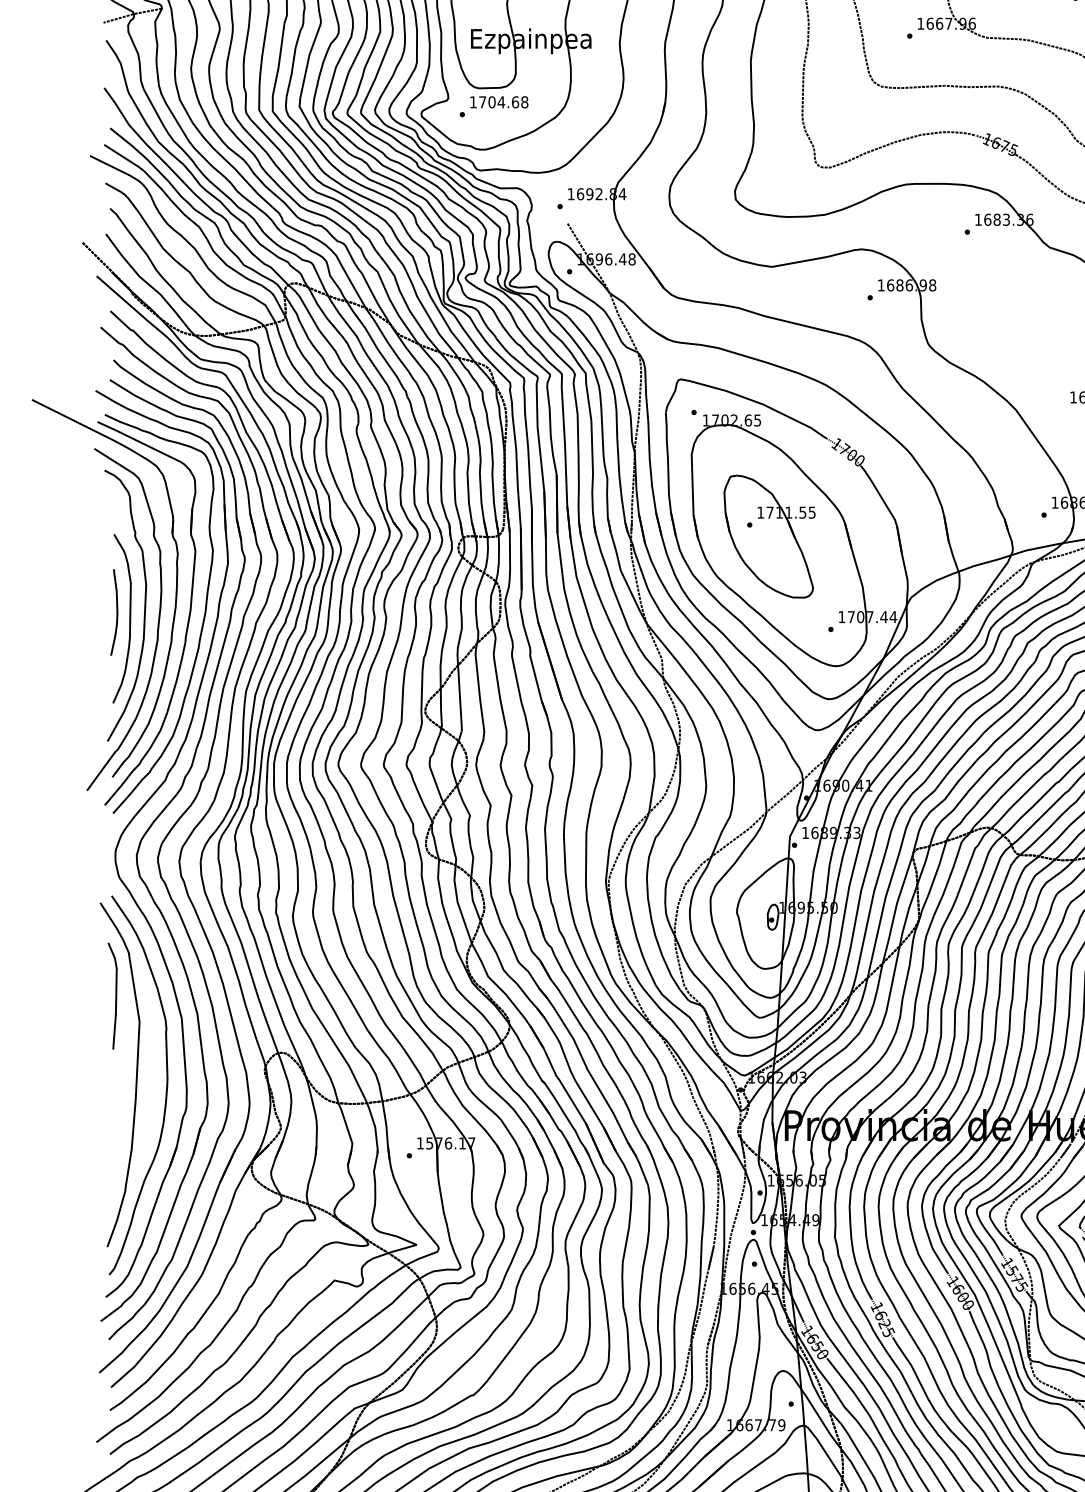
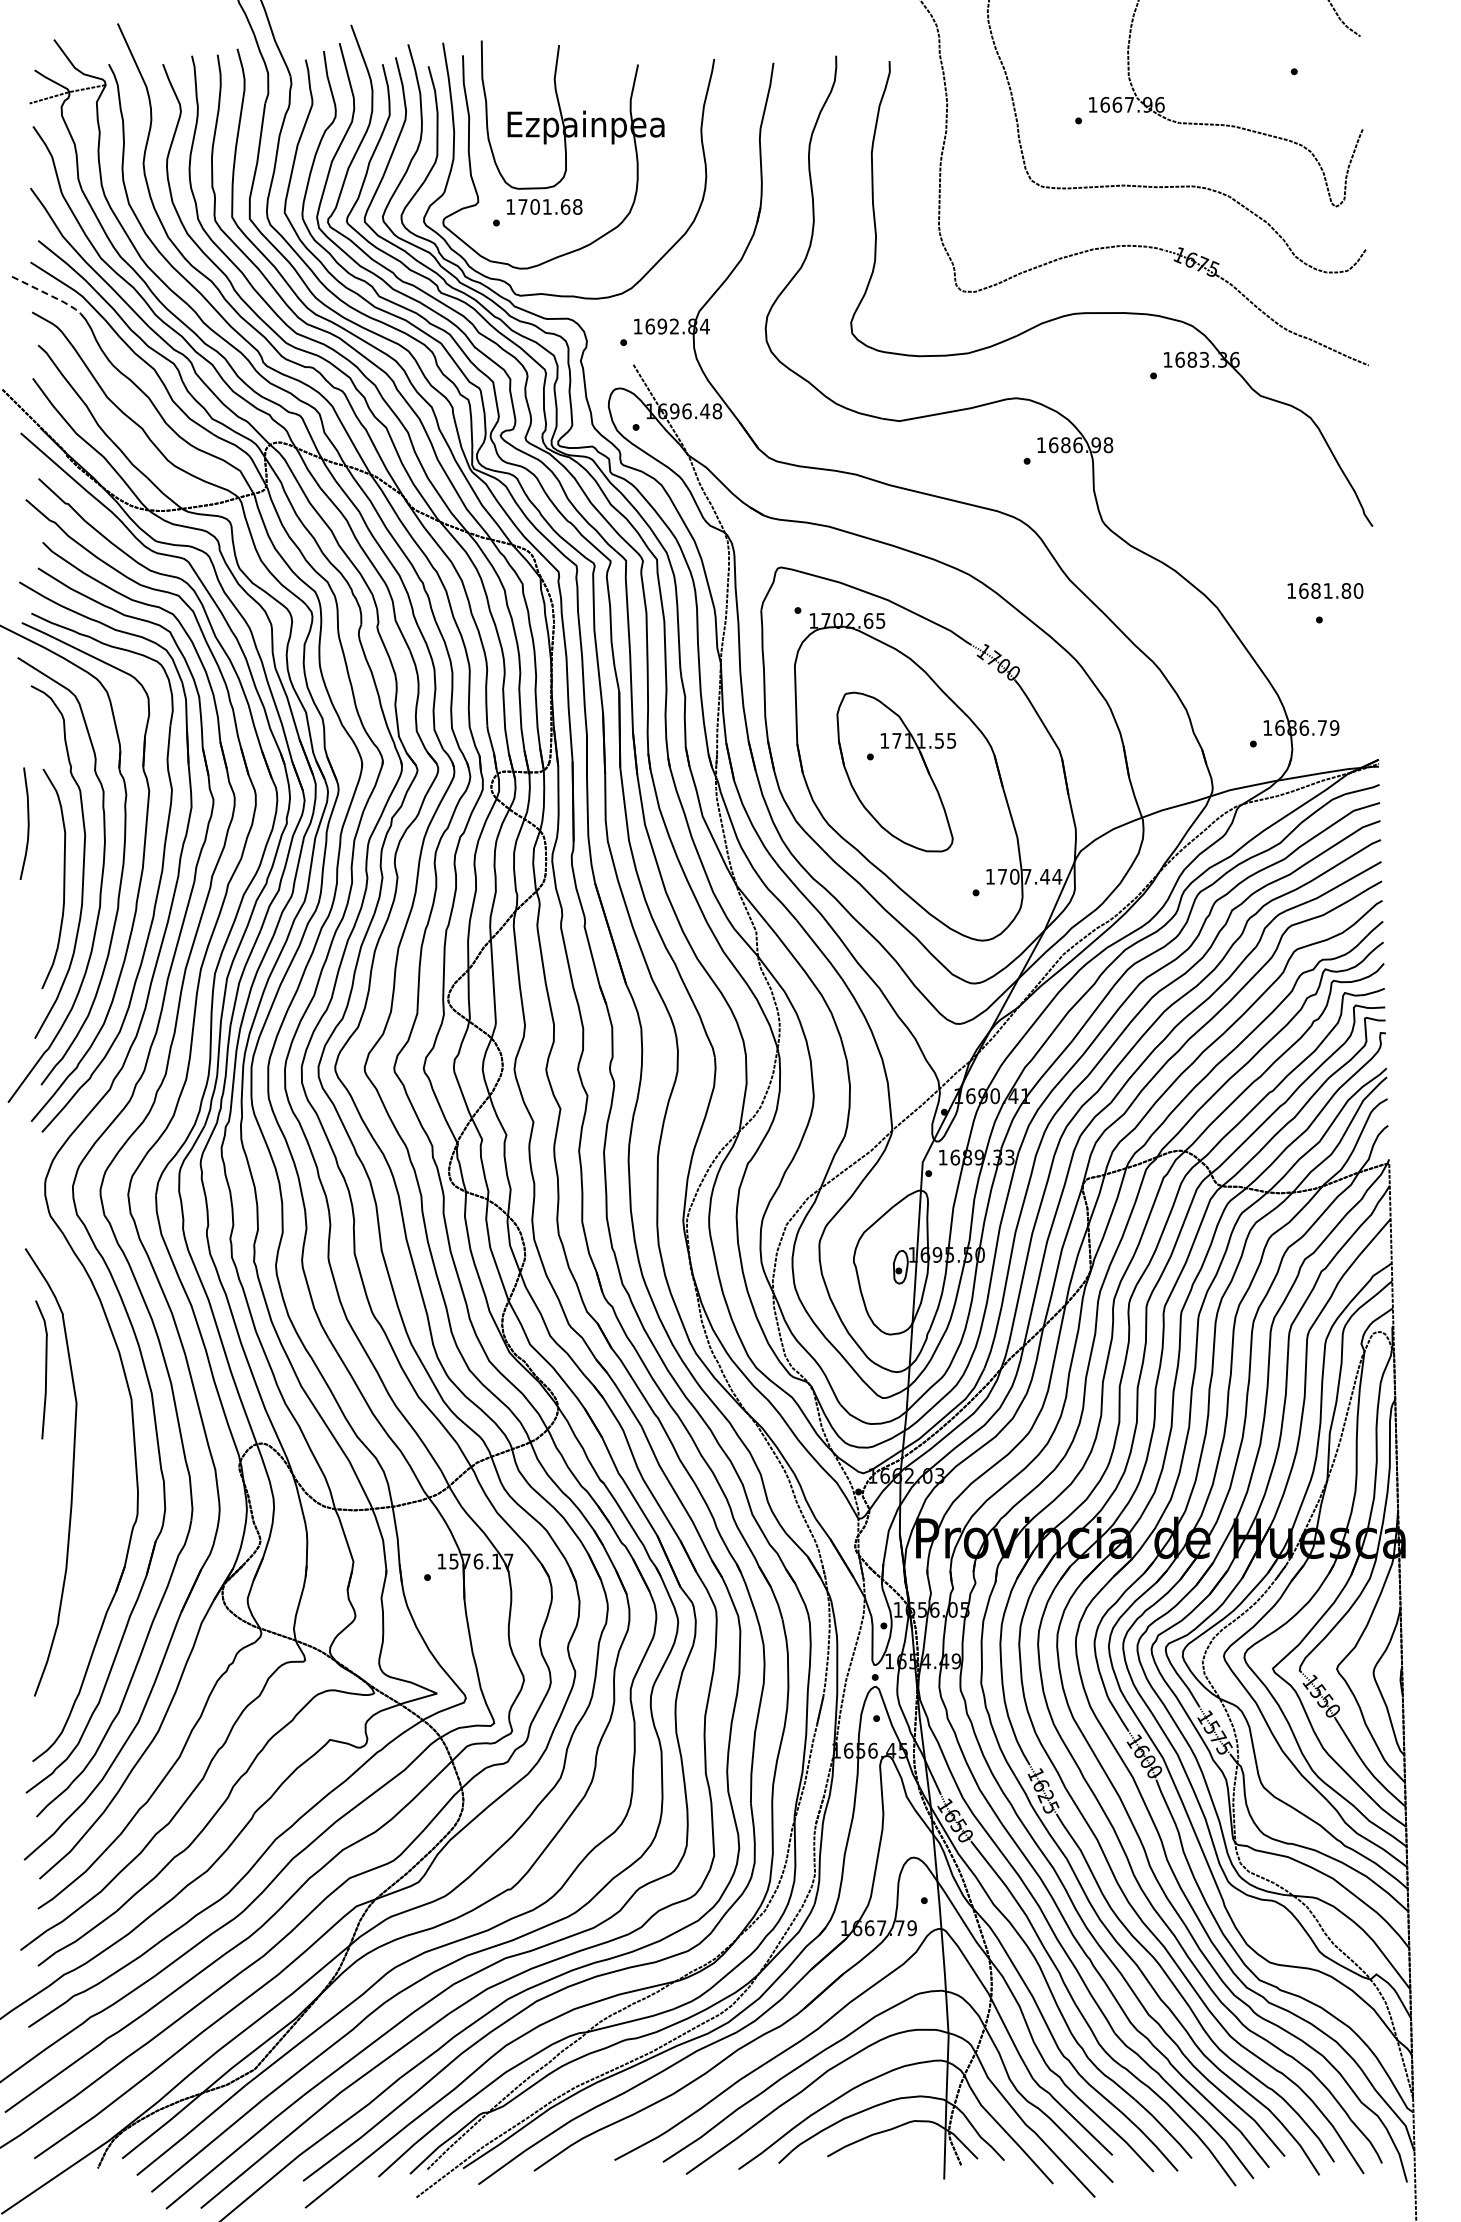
text: (501, 101) -> (547, 206), 1704.68 -> 1701.68
line: (118, 169) -> (49, 294), solid -> dashed
curve: (116, 612) -> (27, 823), moved
curve: (166, 1084) -> (111, 1485), removed

